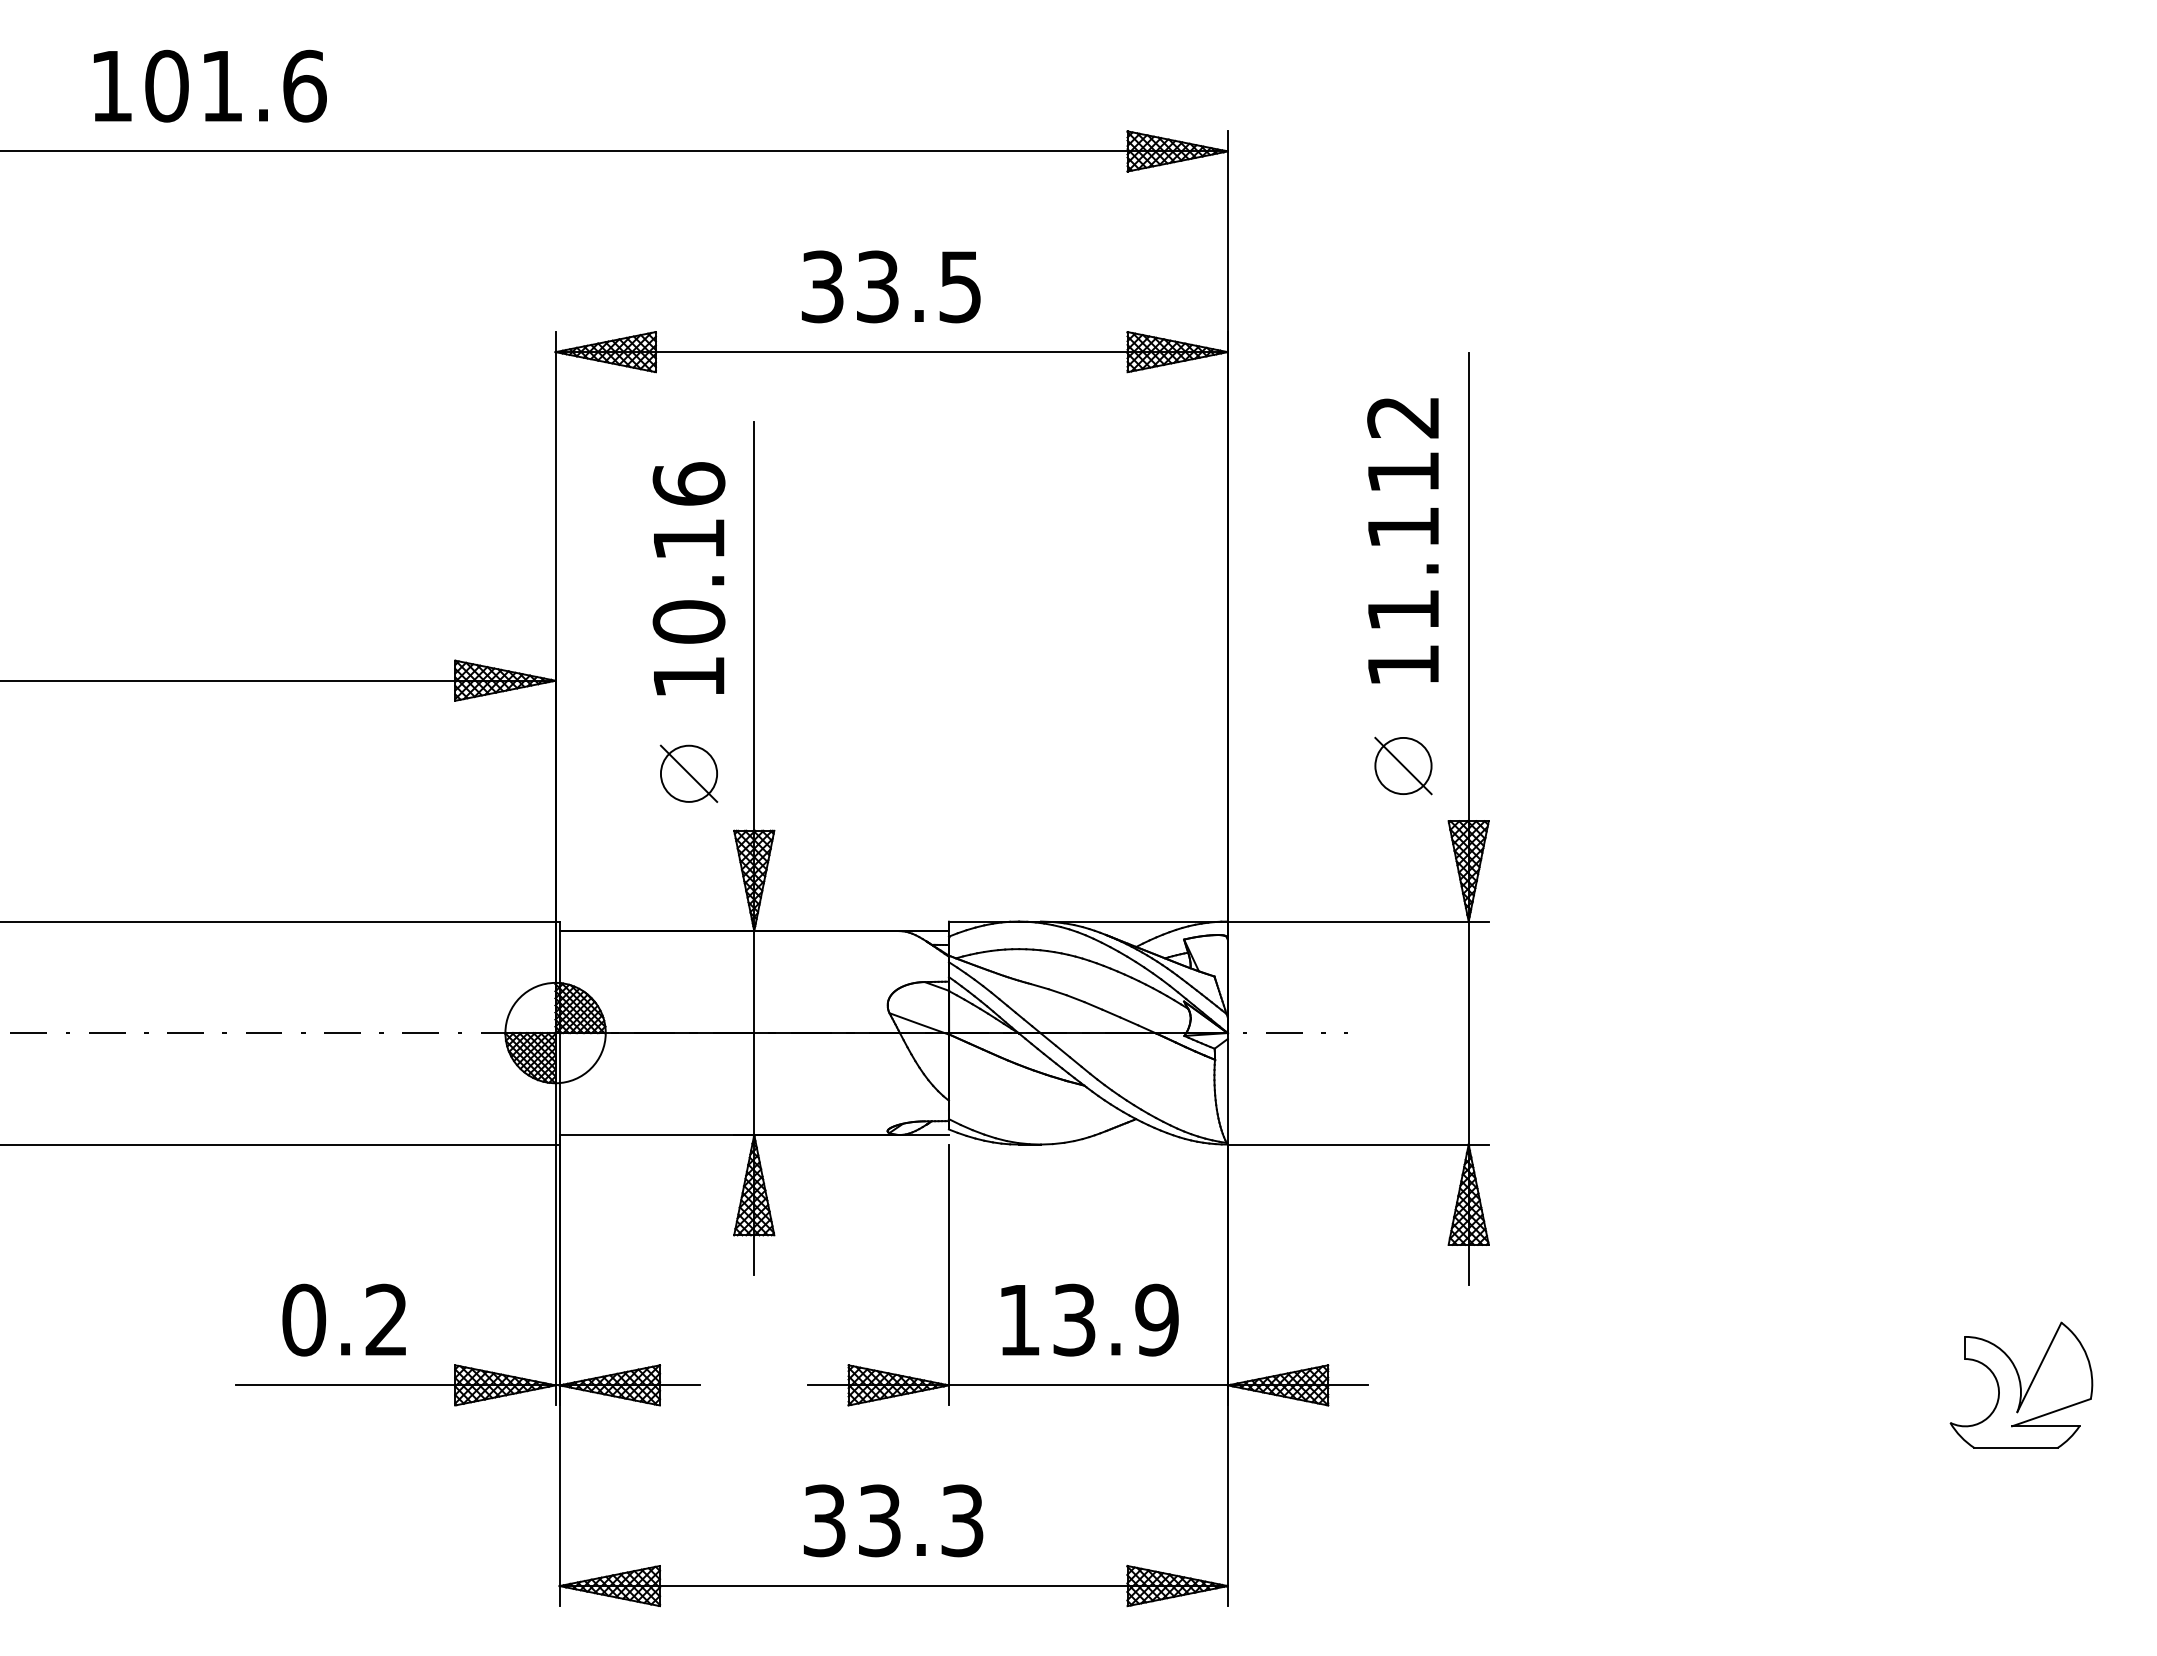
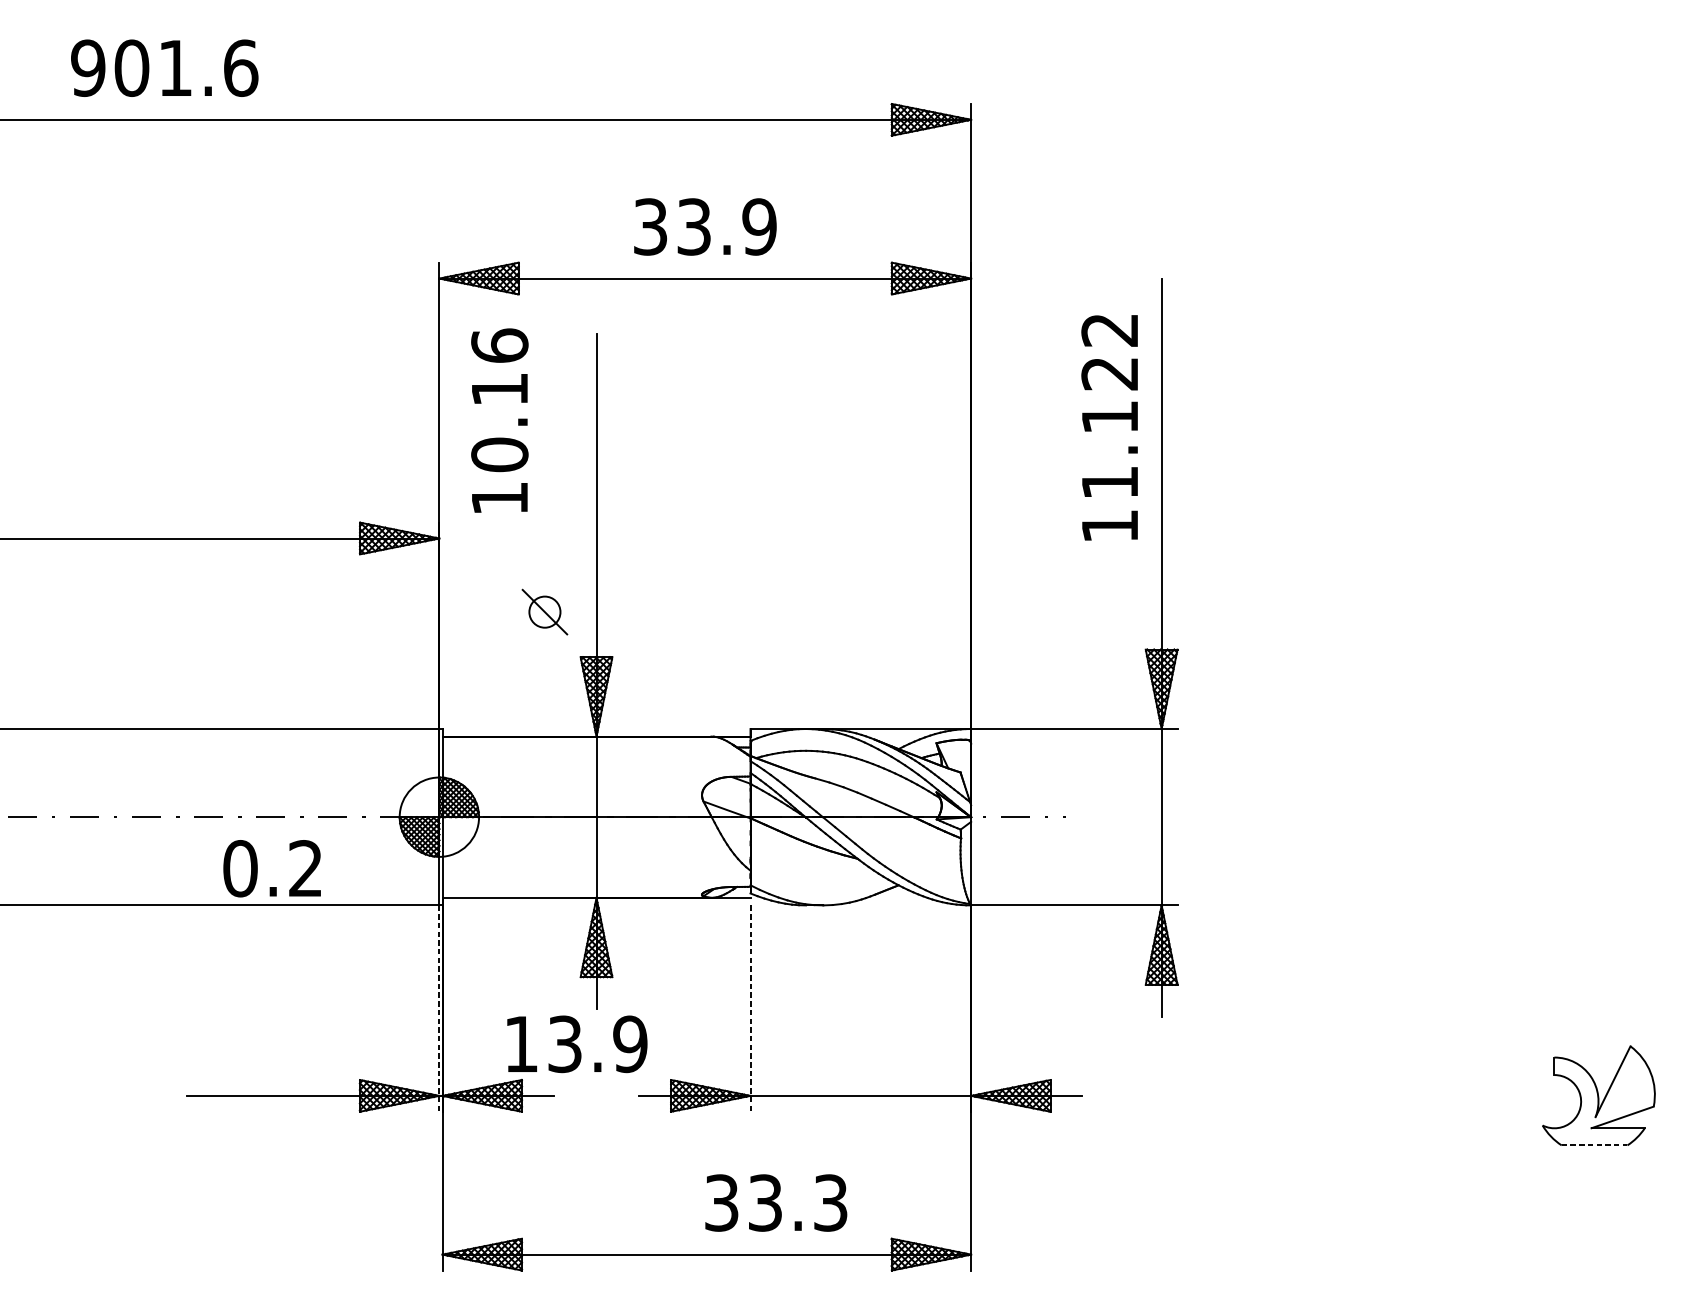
text: (111, 85) -> (88, 67), 101.6 -> 901.6
text: (960, 286) -> (759, 226), 33.5 -> 33.9
text: (1402, 472) -> (1109, 373), 11.112 -> 11.122
text: (688, 578) -> (499, 420), moved
part: (1403, 765) -> (1110, 605), removed
circle: (688, 773) -> (544, 611), size x0.7
line: (555, 1275) -> (439, 1008), solid -> dashed
line: (948, 1275) -> (750, 1008), solid -> dashed
text: (343, 1319) -> (271, 868), moved
text: (1089, 1319) -> (576, 1043), moved
line: (2016, 1448) -> (1594, 1145), solid -> dashed
text: (893, 1520) -> (776, 1202), moved

